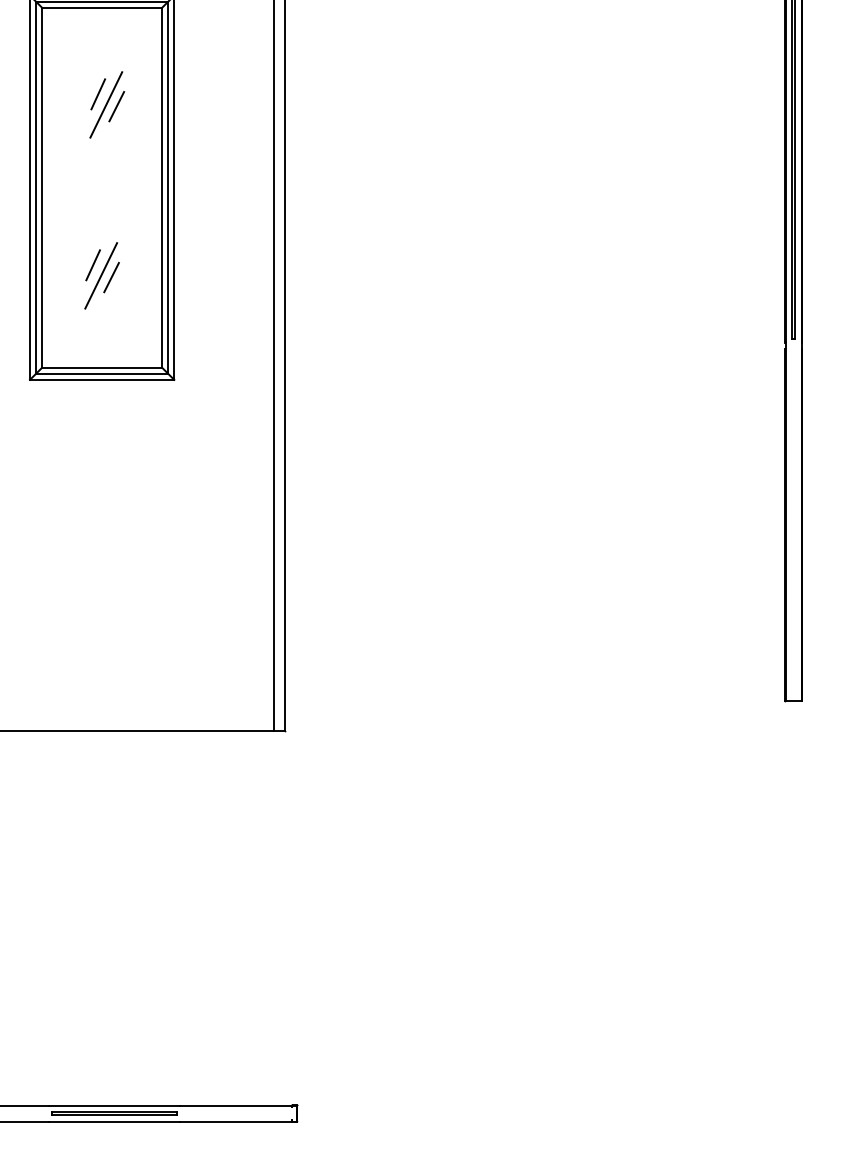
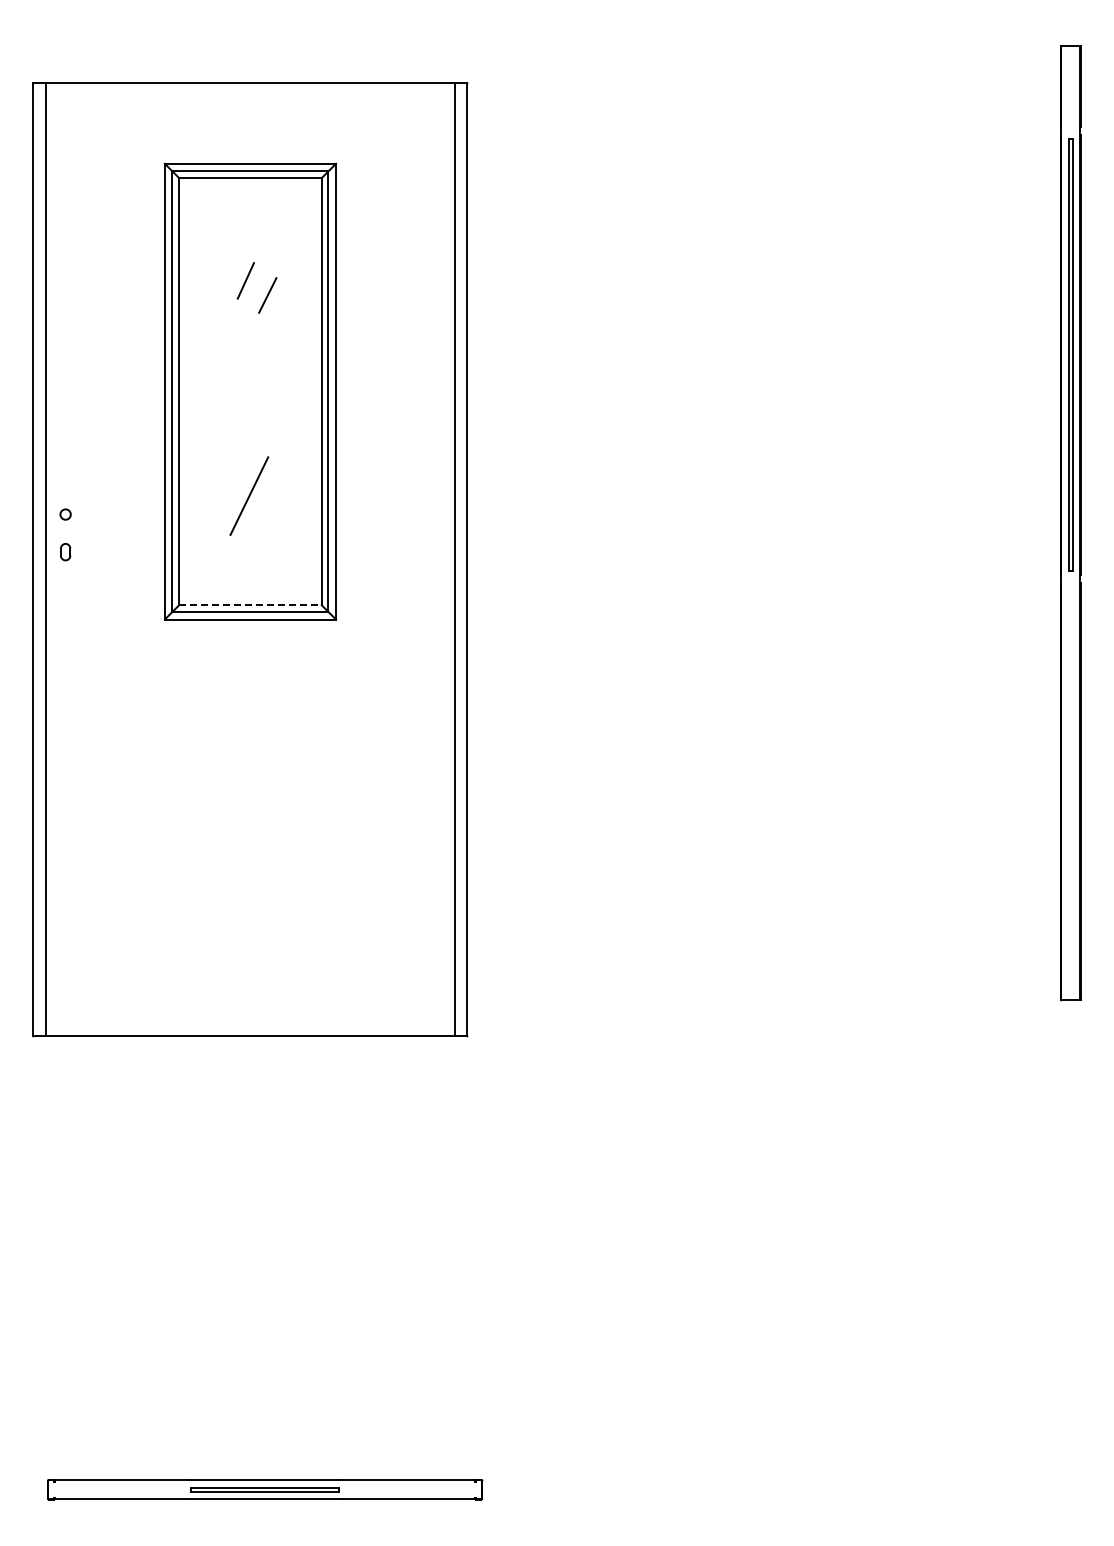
line: (106, 104) -> (255, 293), removed
line: (92, 265) -> (239, 483), removed
line: (111, 276) -> (261, 497), removed
line: (102, 368) -> (250, 605), solid -> dashed

